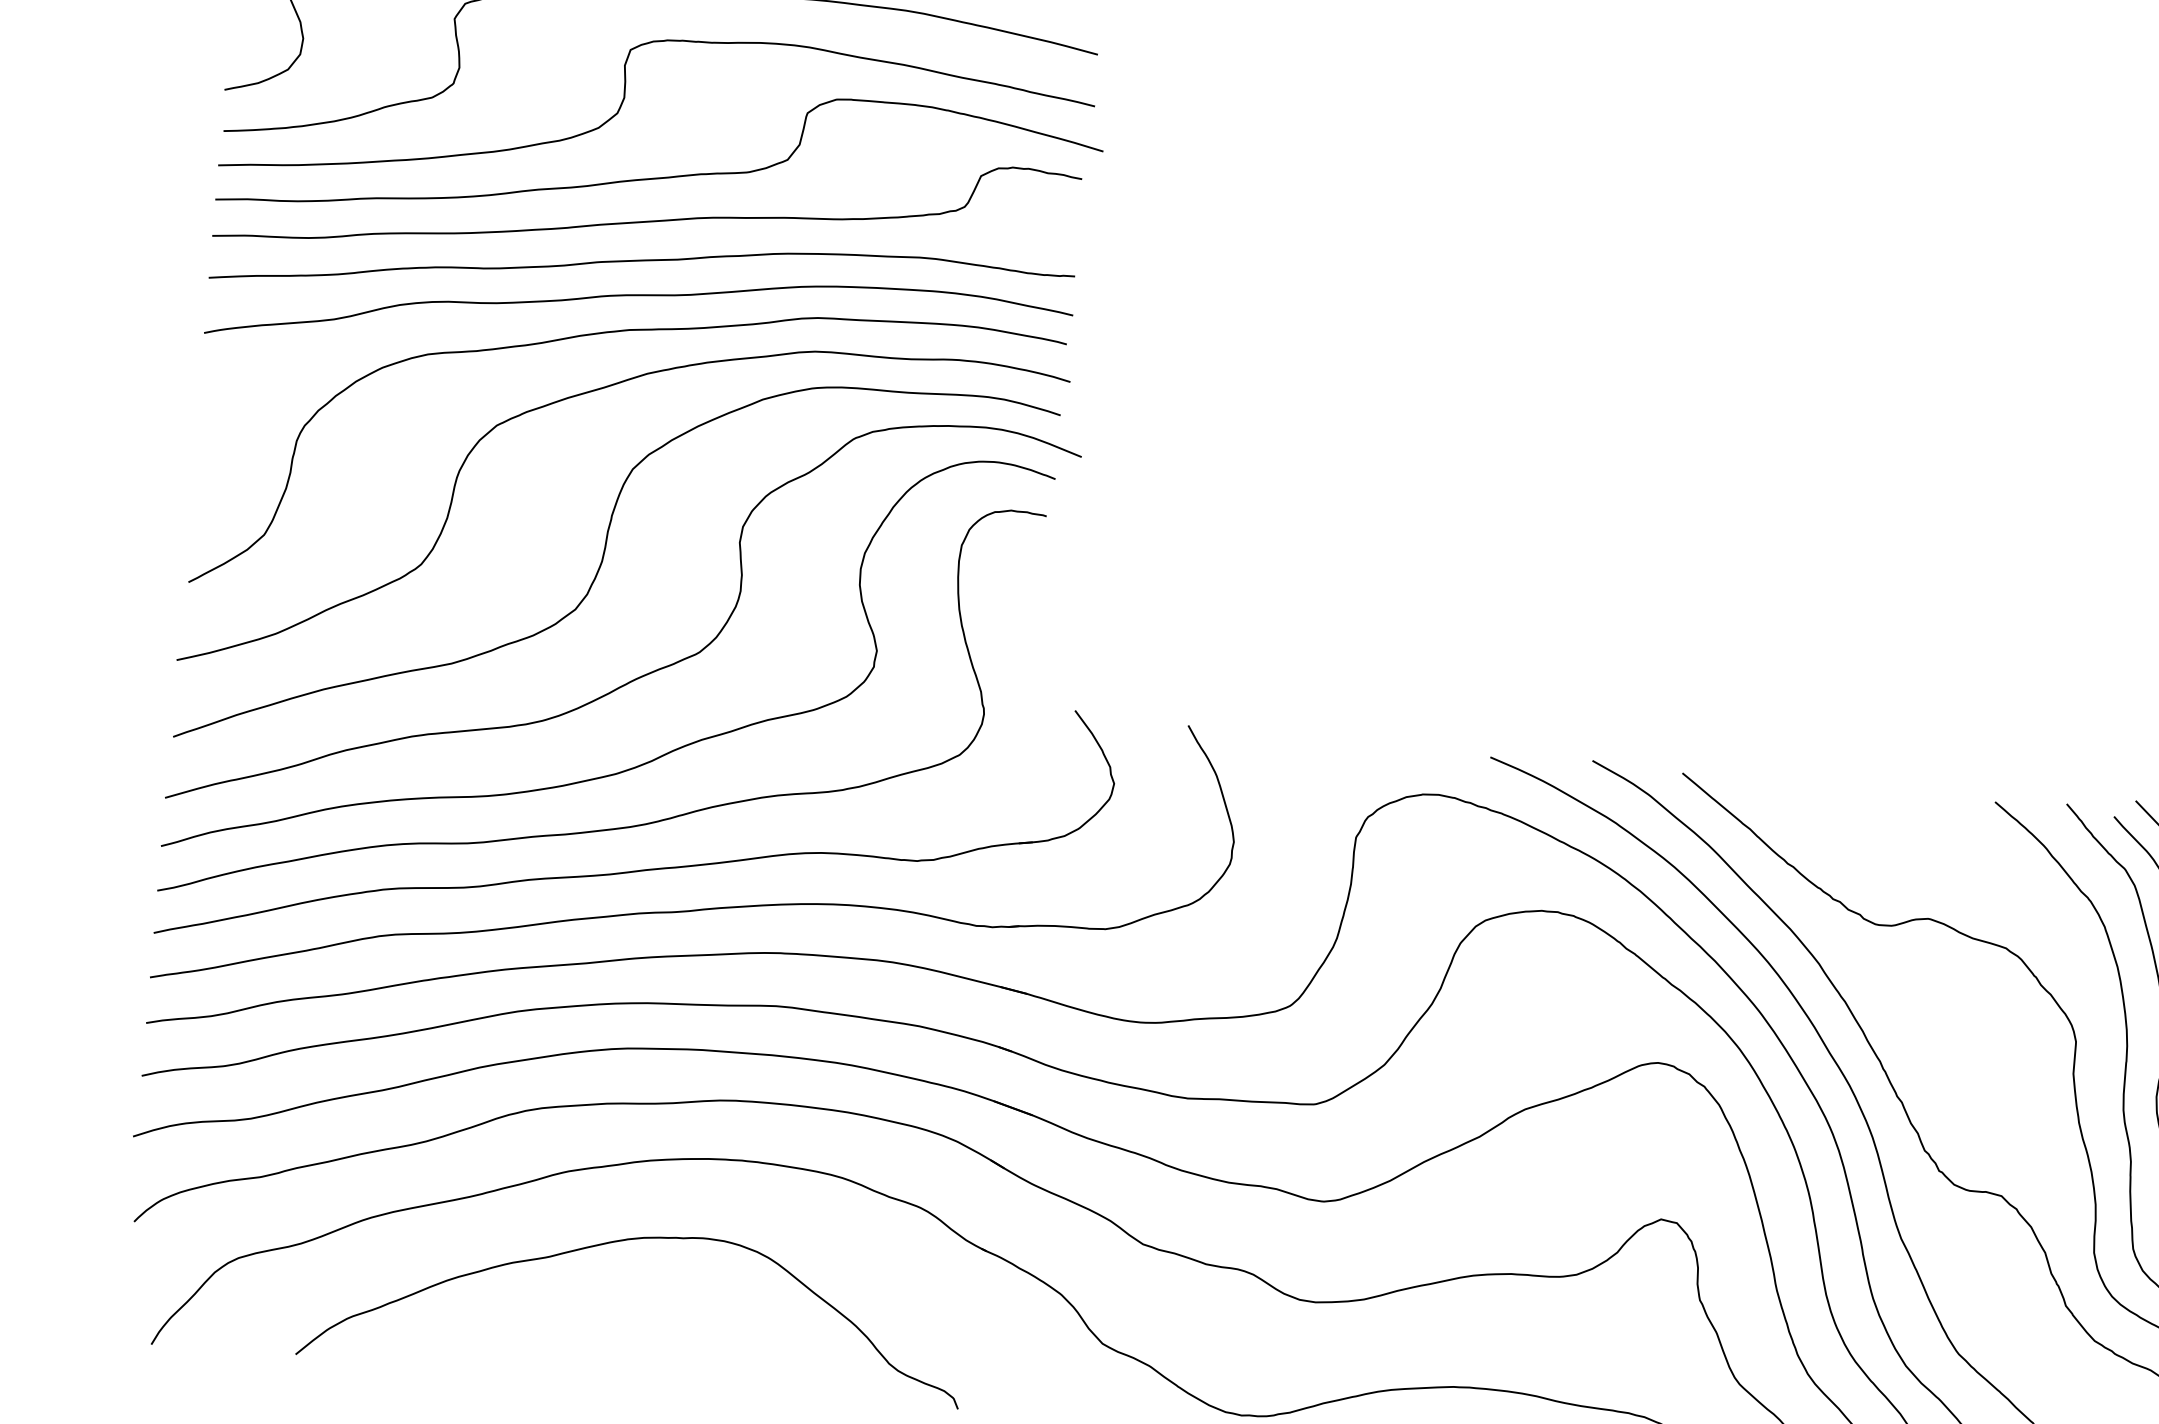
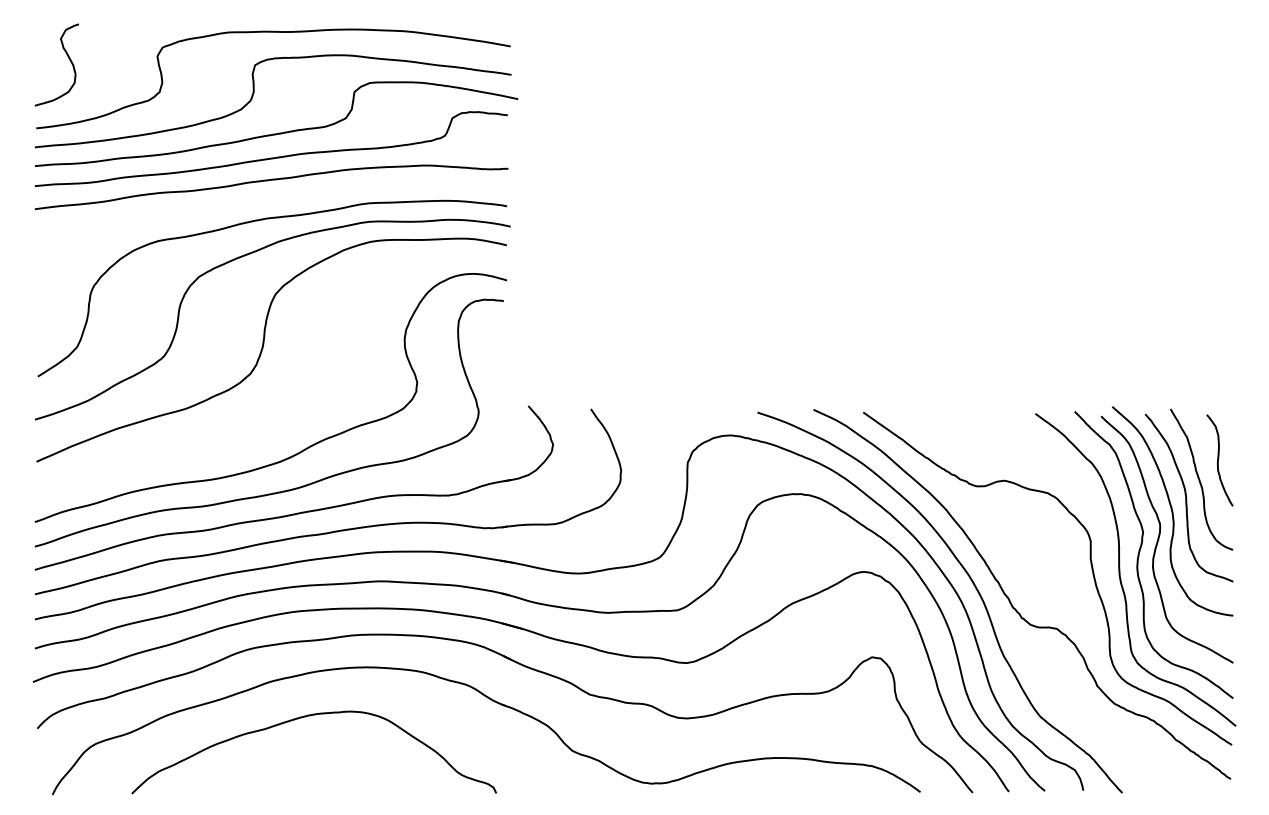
curve: (634, 297) -> (268, 200), removed
curve: (644, 673) -> (291, 405), removed

